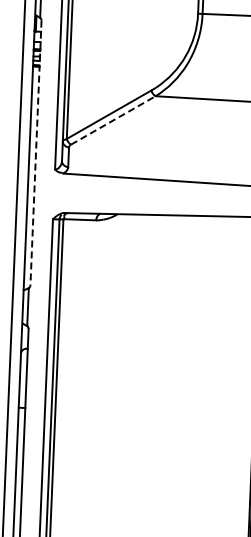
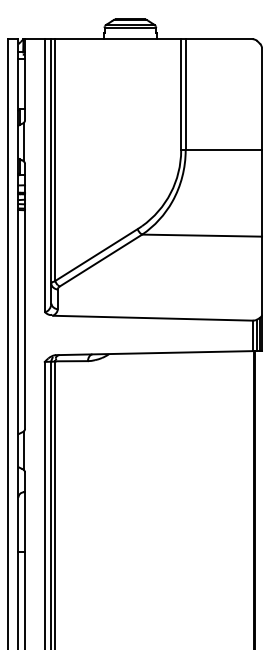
line: (113, 120) -> (101, 260), dashed -> solid
line: (36, 153) -> (25, 296), dashed -> solid

